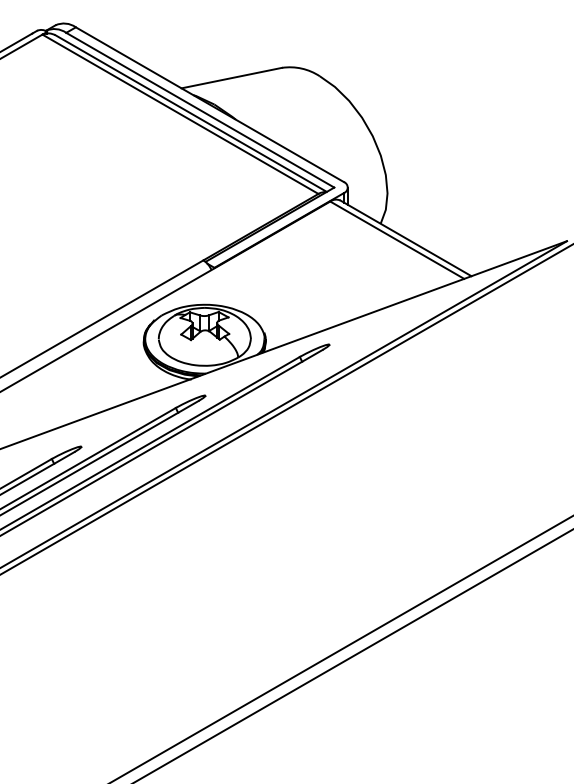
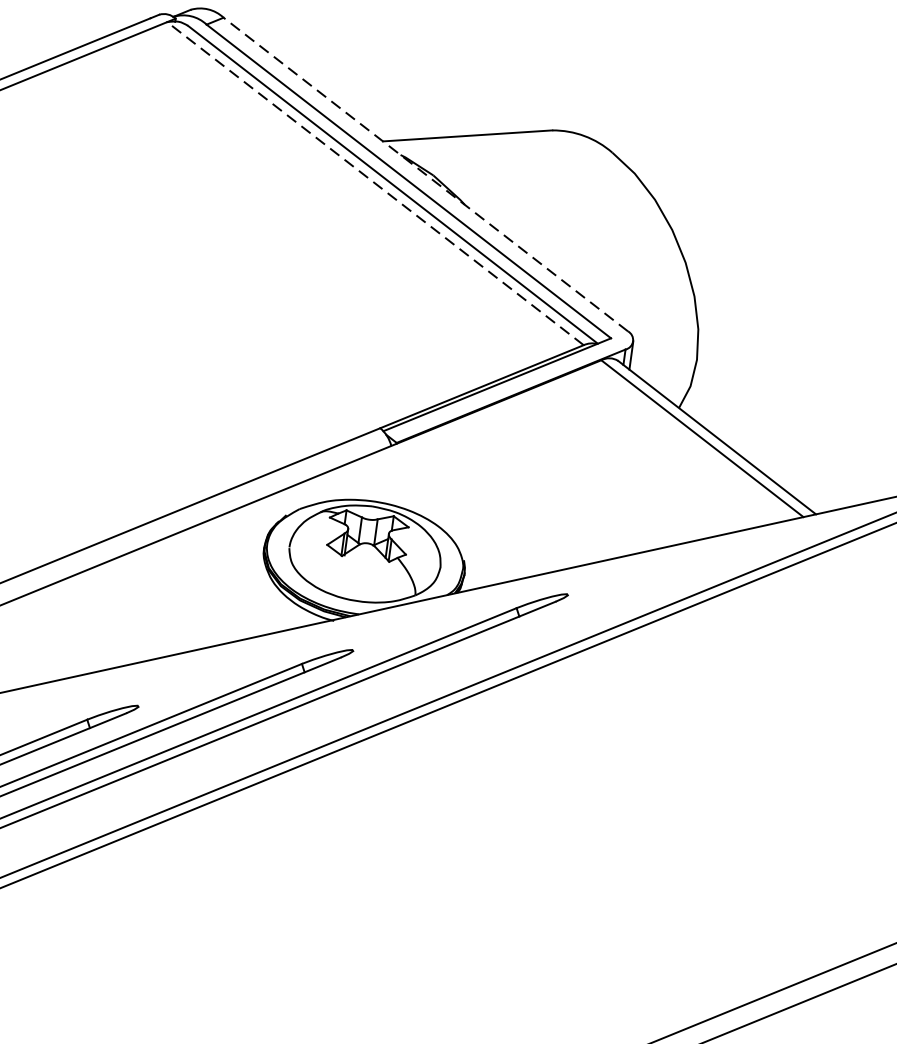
line: (209, 104) -> (425, 174), solid -> dashed
line: (180, 114) -> (375, 184), solid -> dashed

